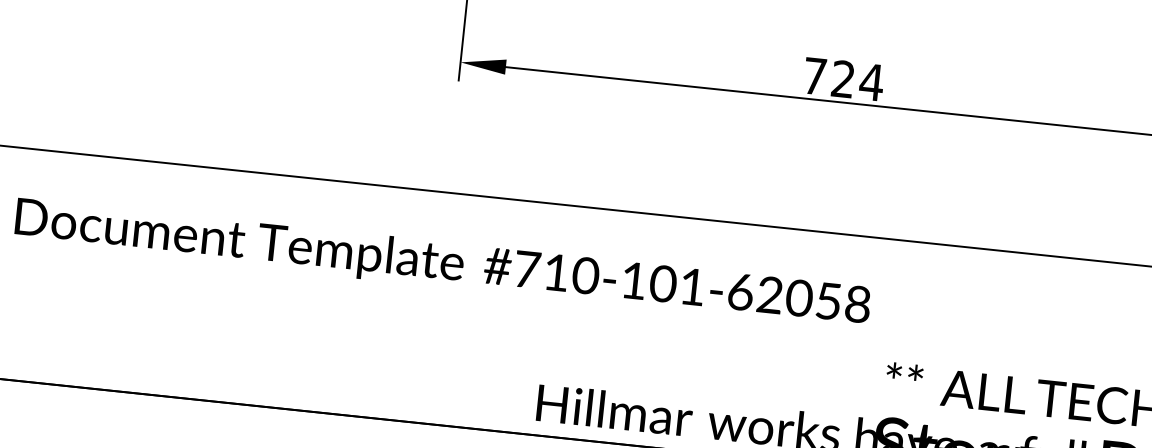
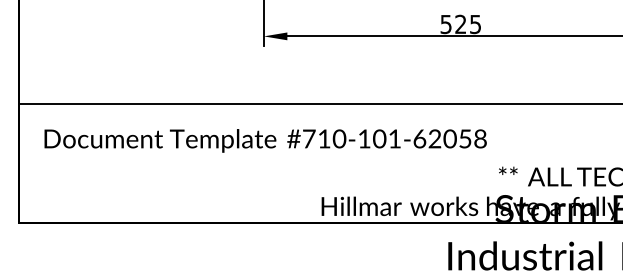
text: (842, 79) -> (460, 24), 724 -> 525

